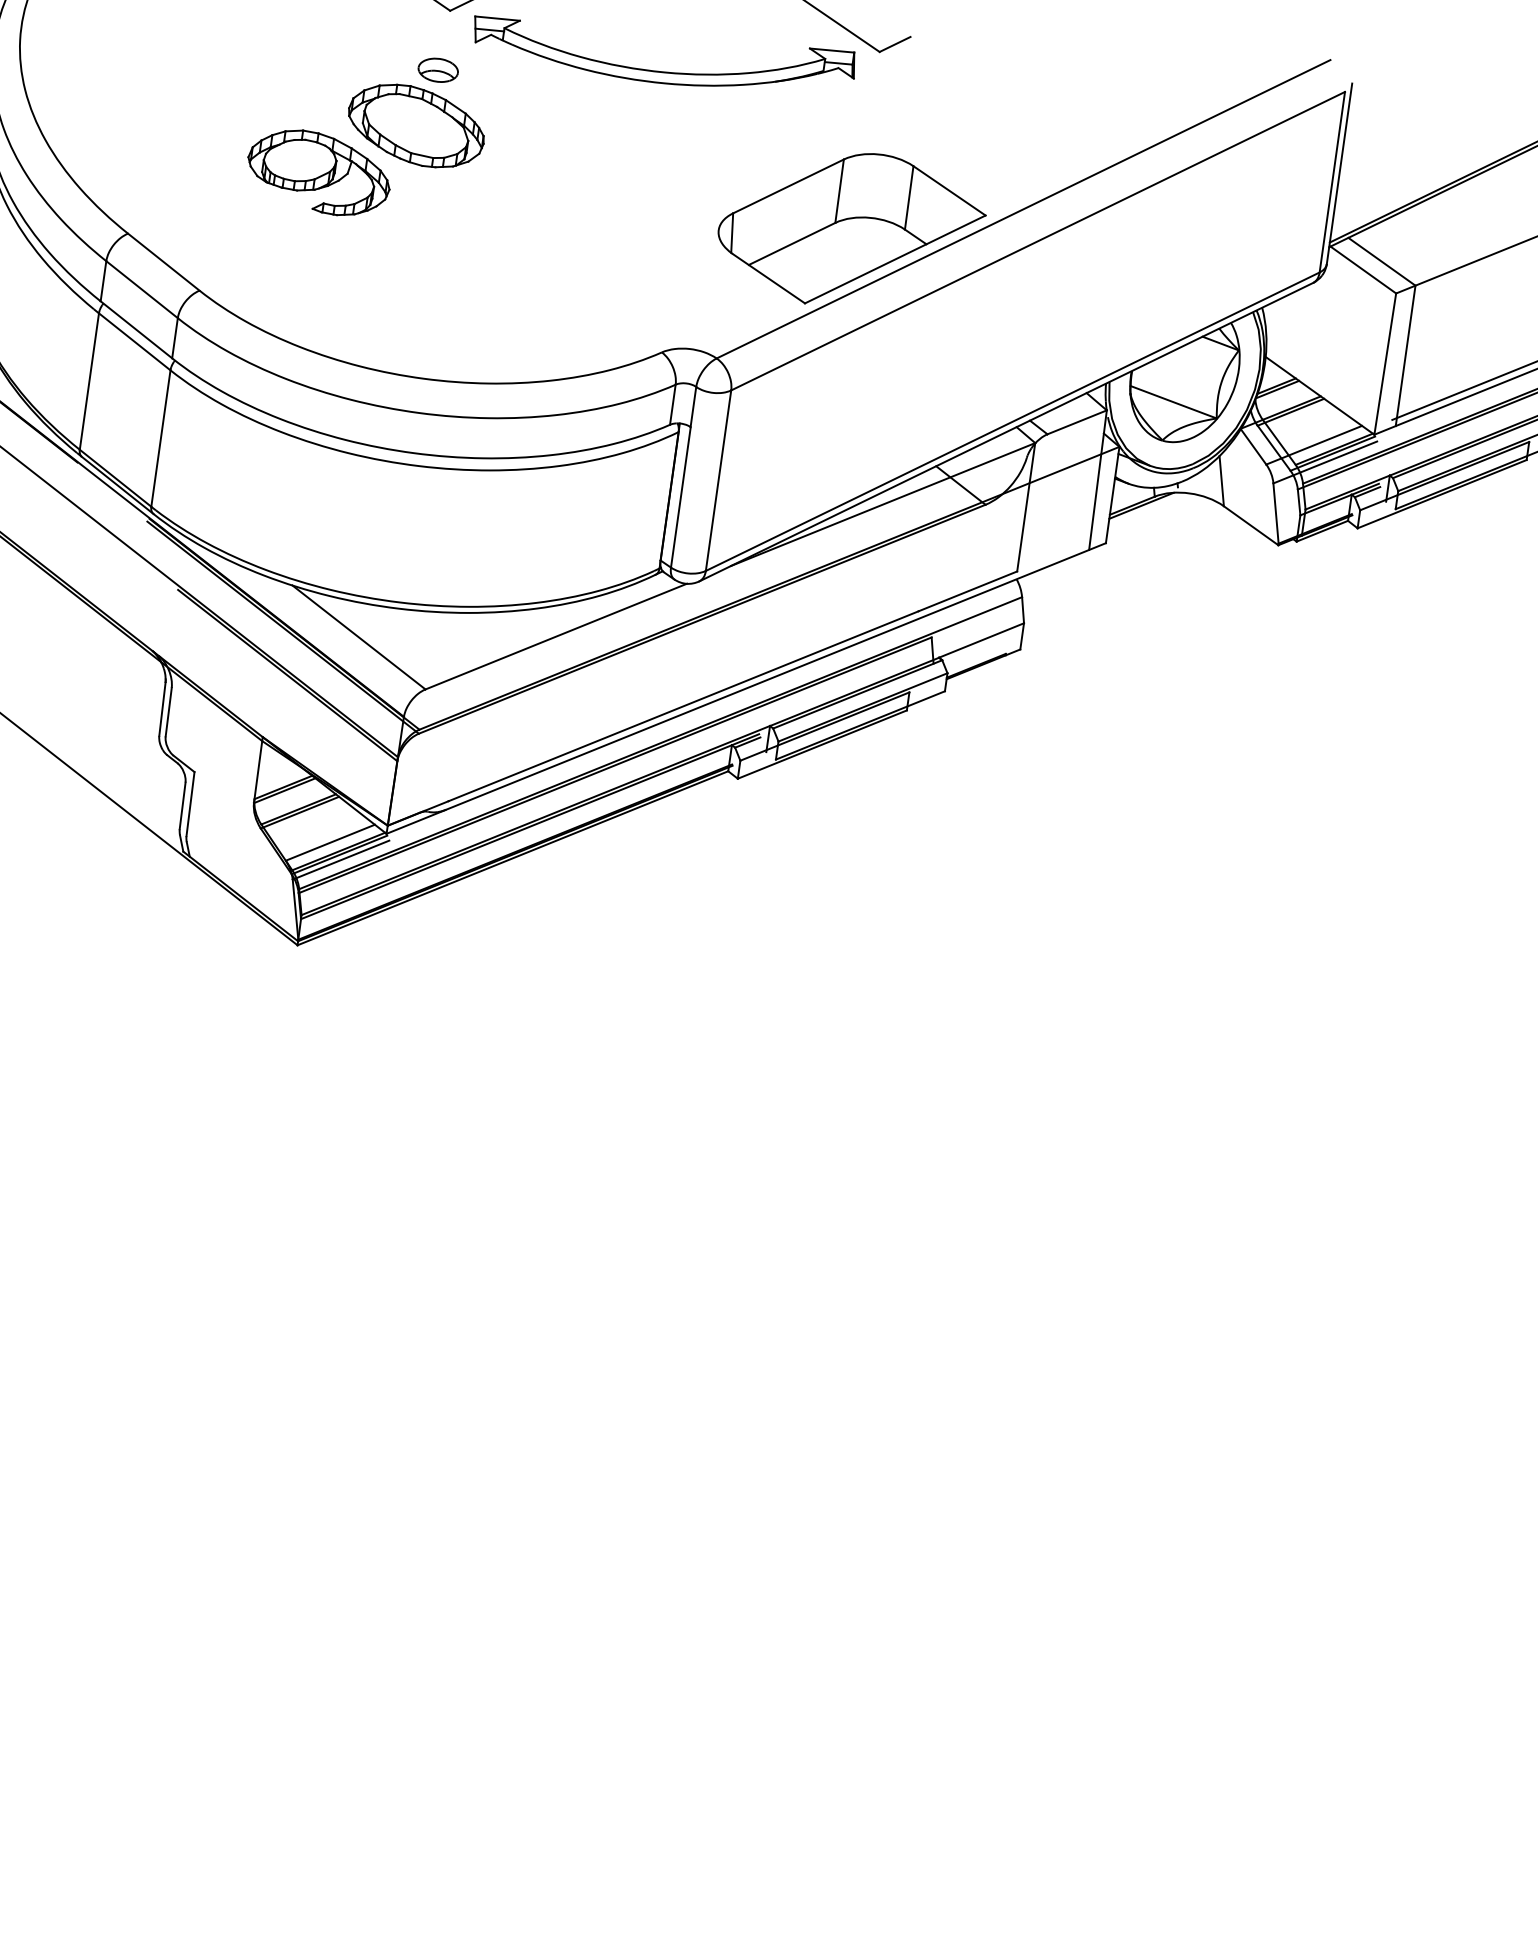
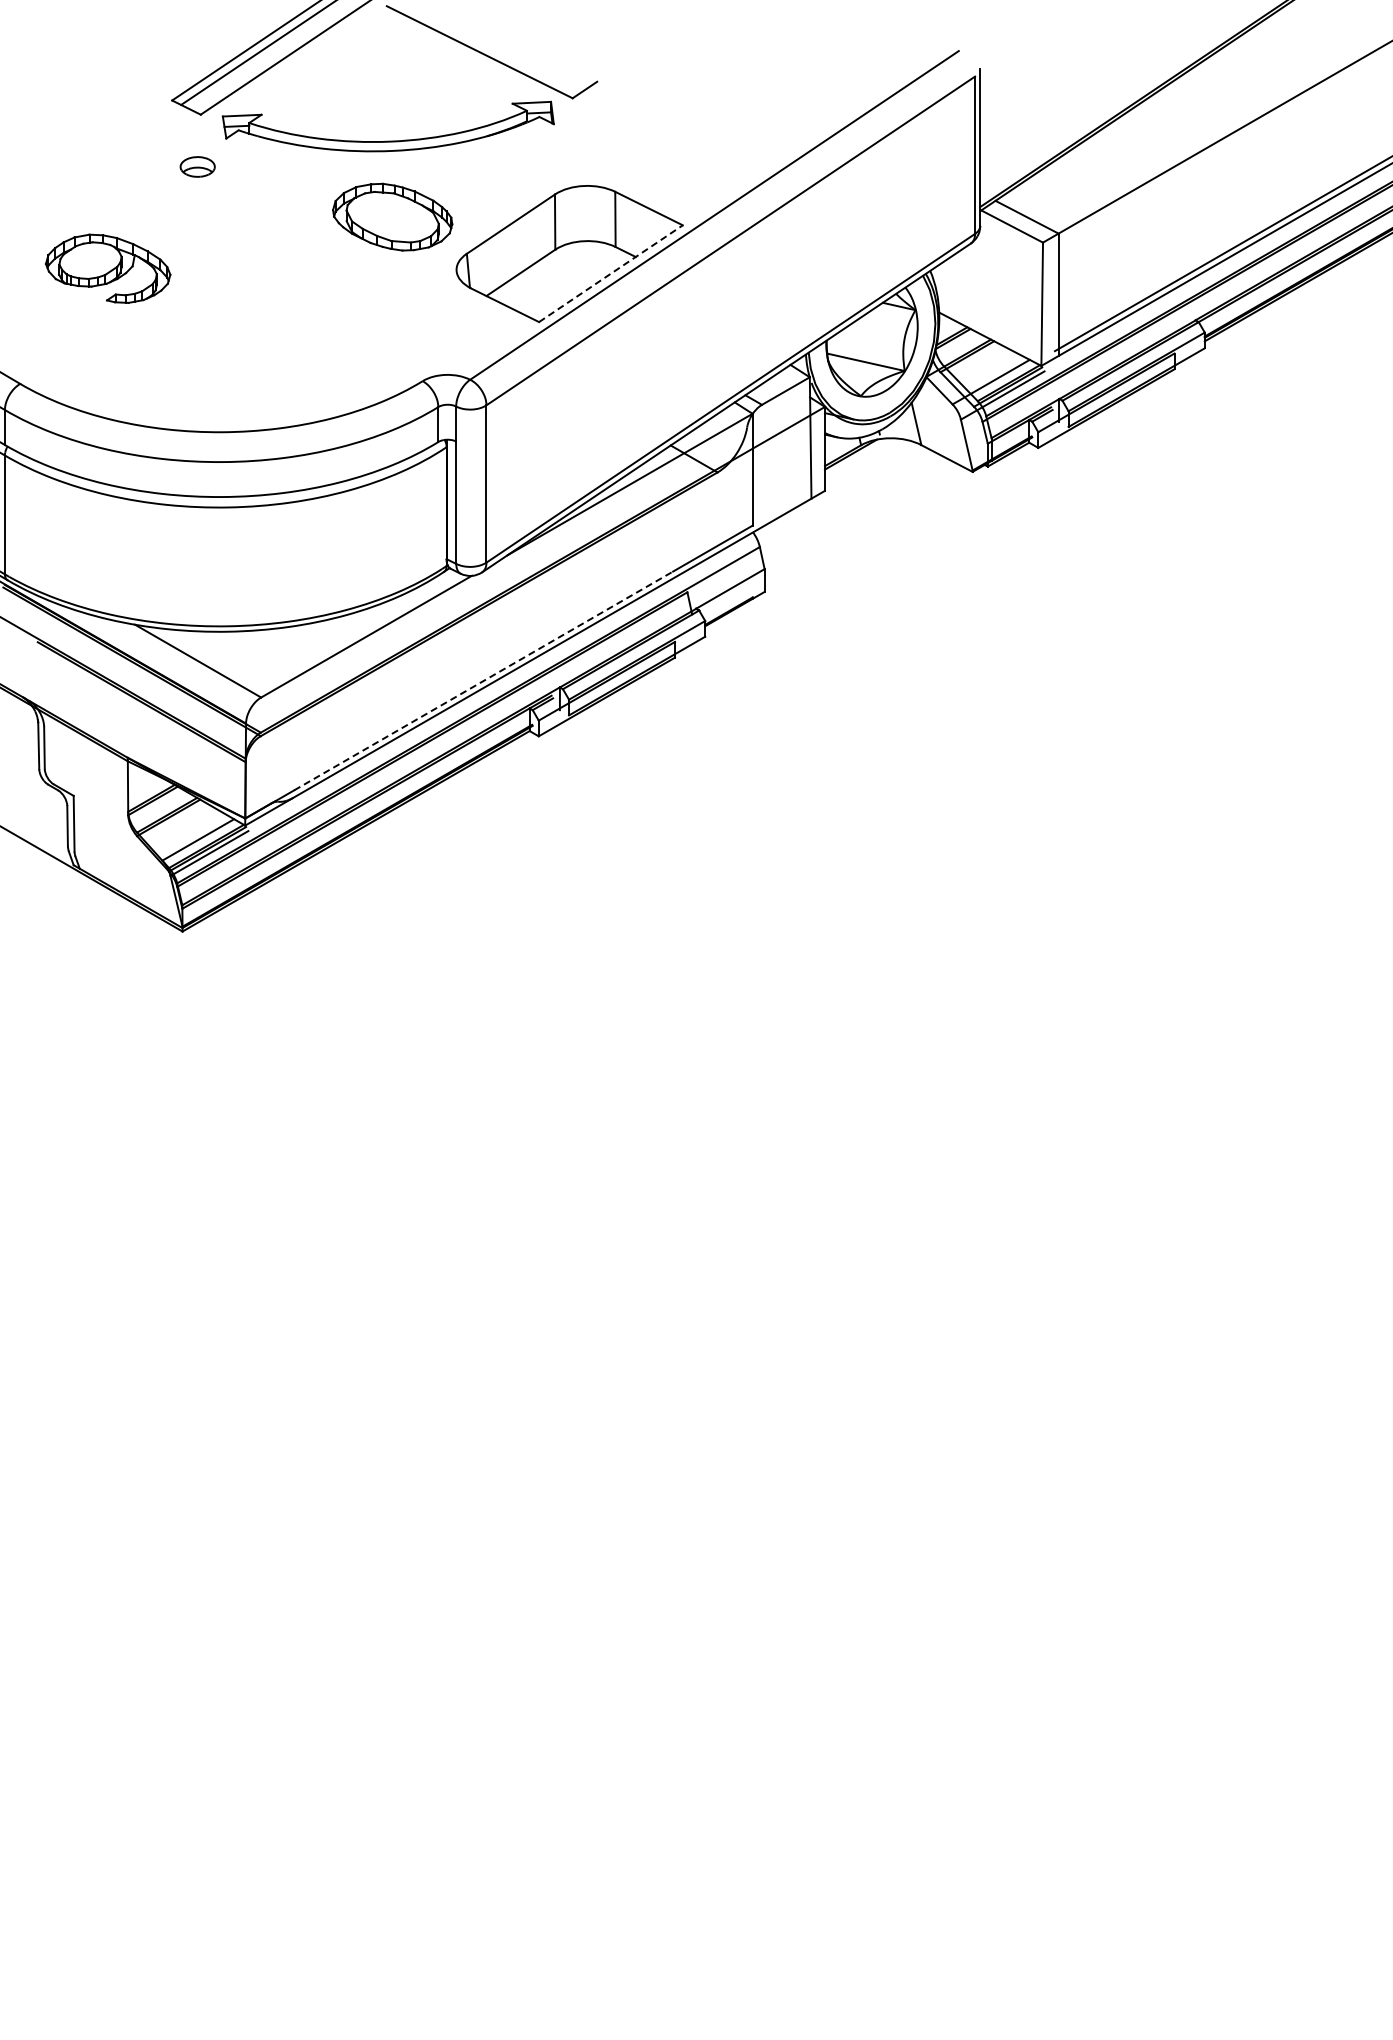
part: (416, 125) -> (392, 216), moved
line: (894, 259) -> (610, 273), solid -> dashed
line: (683, 705) -> (483, 680), solid -> dashed

